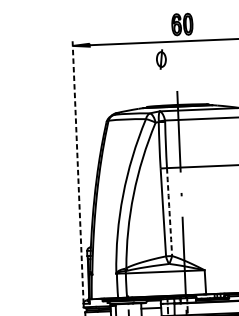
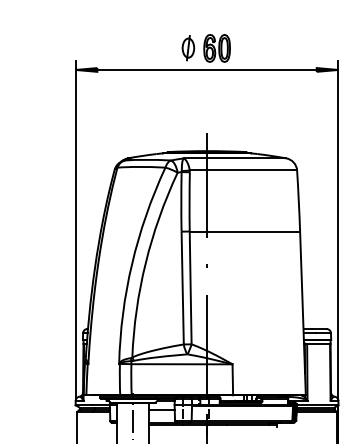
part: (161, 59) -> (188, 48), moved
line: (77, 171) -> (75, 231), dashed -> solid
arc: (169, 211) -> (190, 287), dashed -> solid

